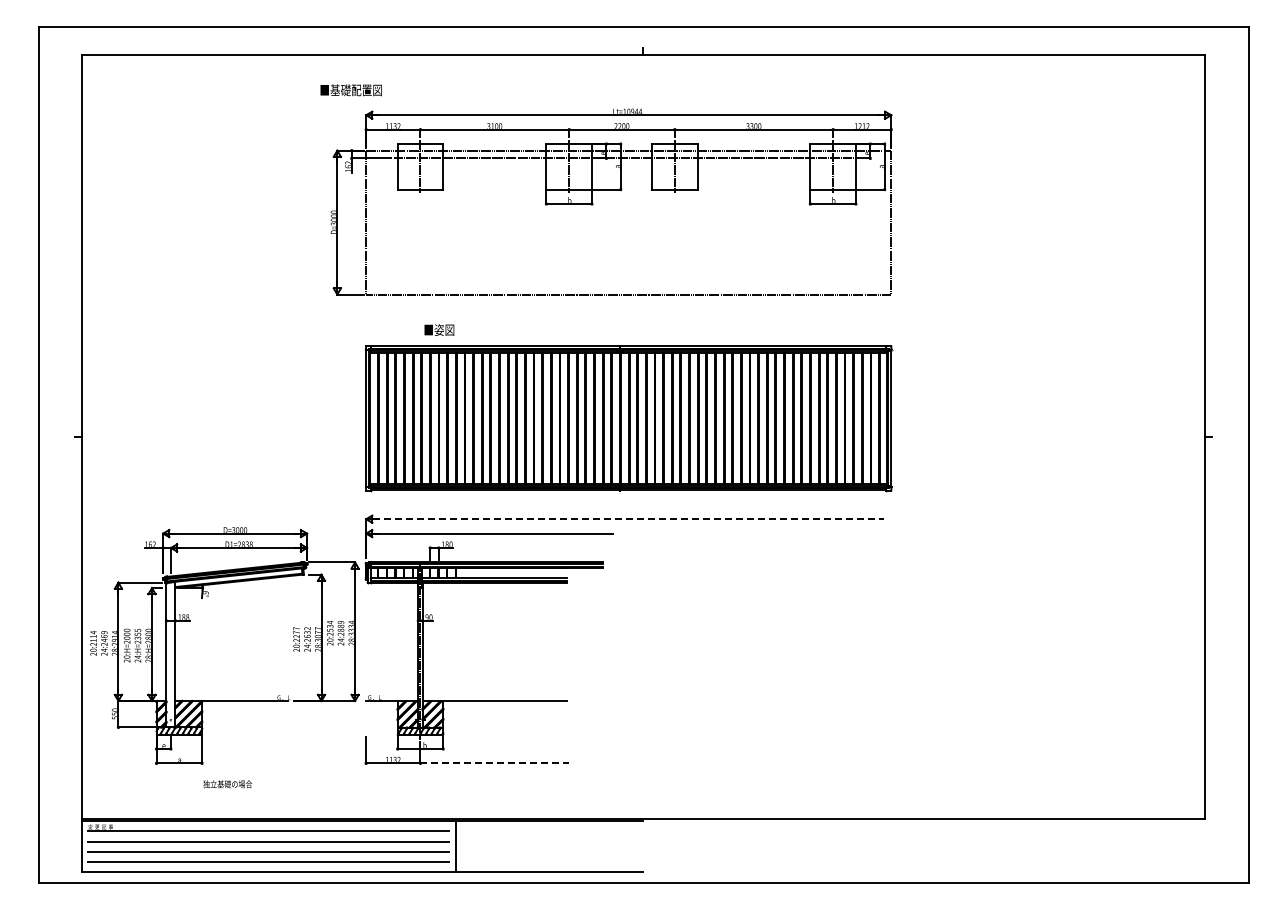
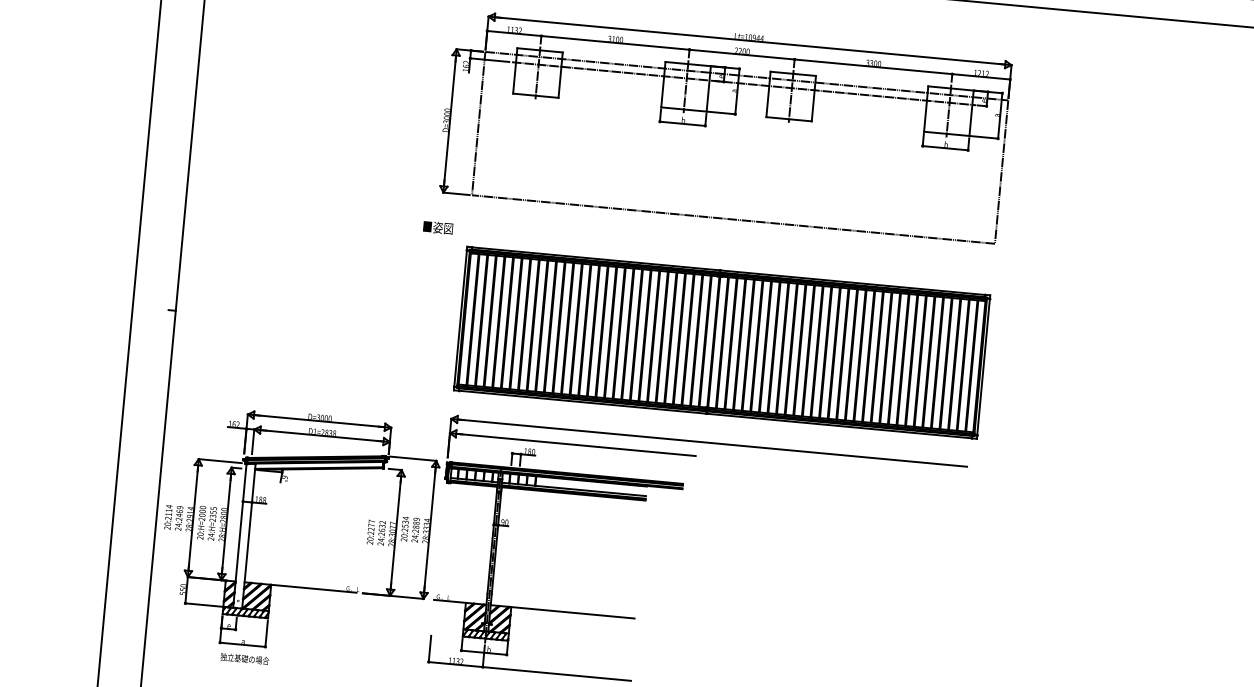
text: (439, 329) -> (438, 227), moved
line: (629, 519) -> (713, 443), dashed -> solid
line: (495, 763) -> (557, 674), dashed -> solid
text: (227, 784) -> (244, 659), moved

